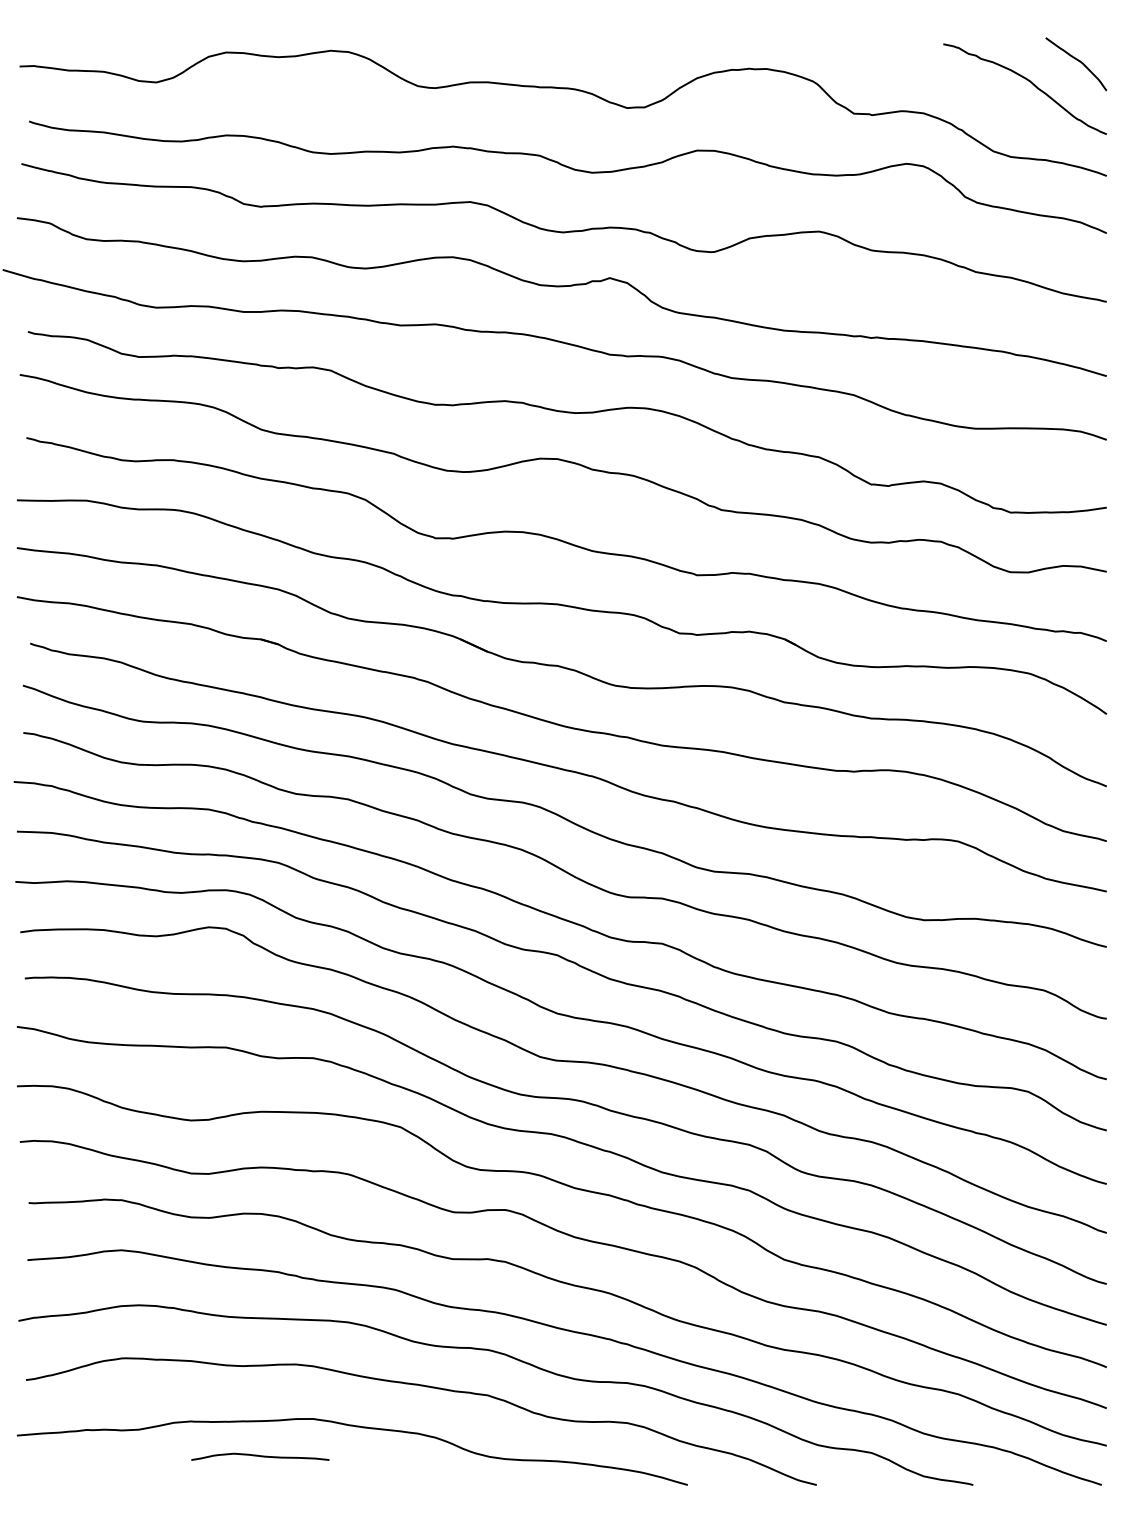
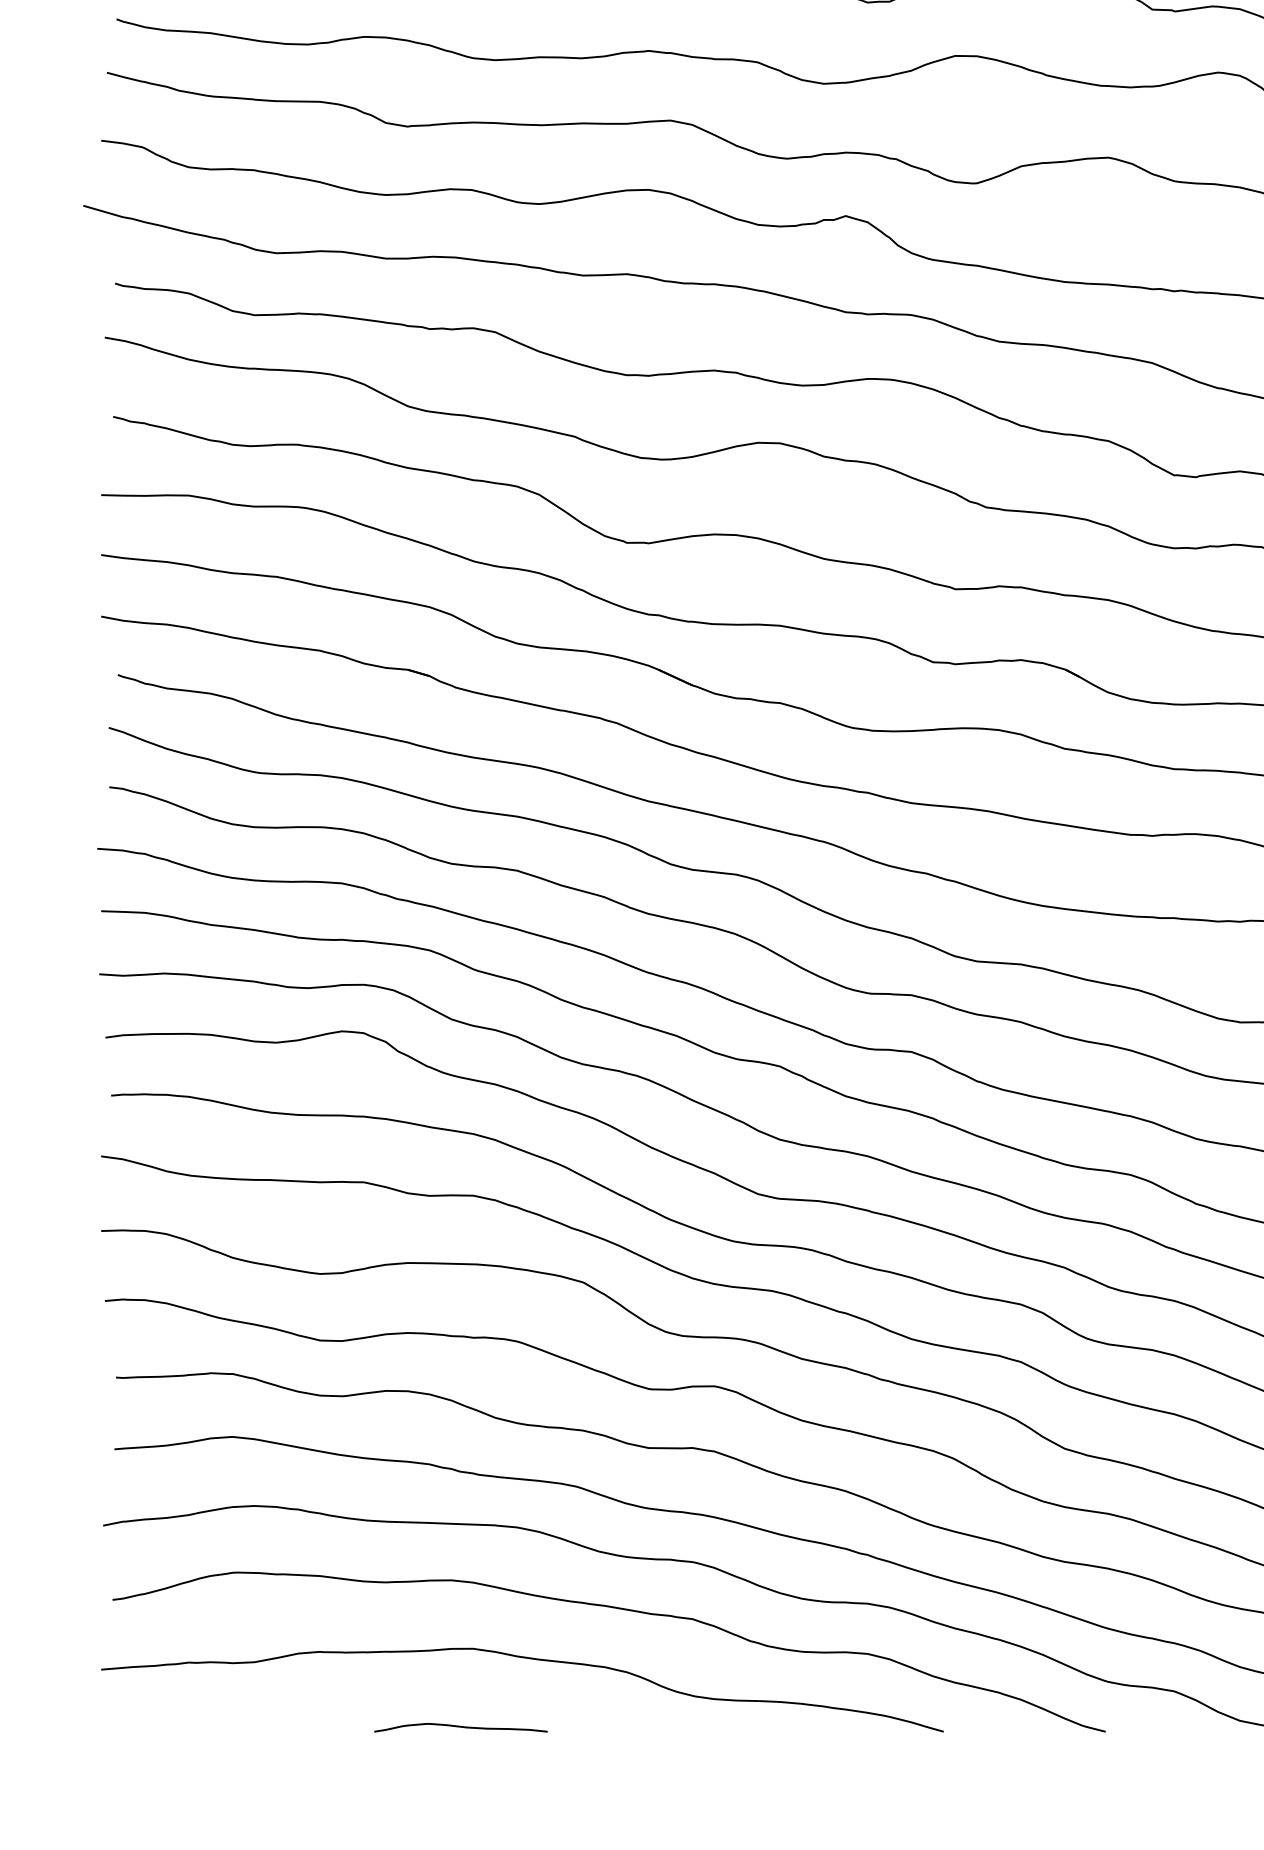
curve: (260, 1456) -> (461, 1727), moved

